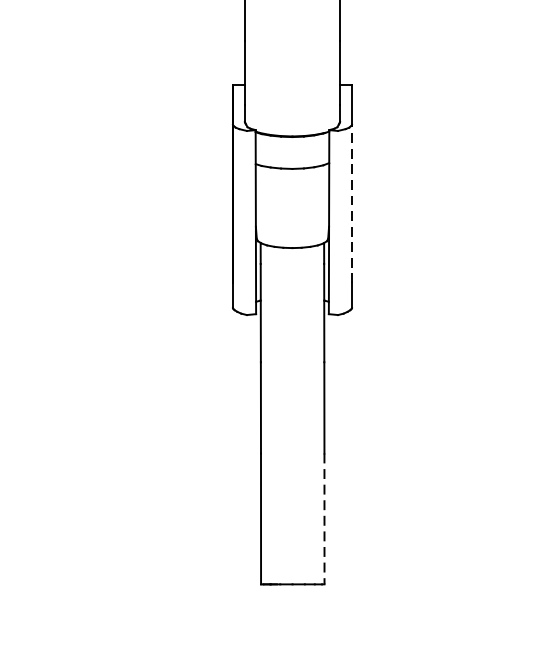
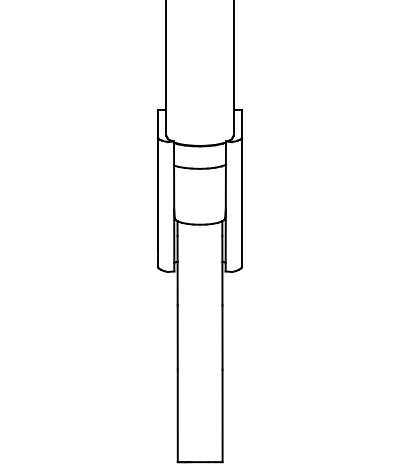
line: (351, 203) -> (241, 193), dashed -> solid
line: (324, 519) -> (222, 416), dashed -> solid

